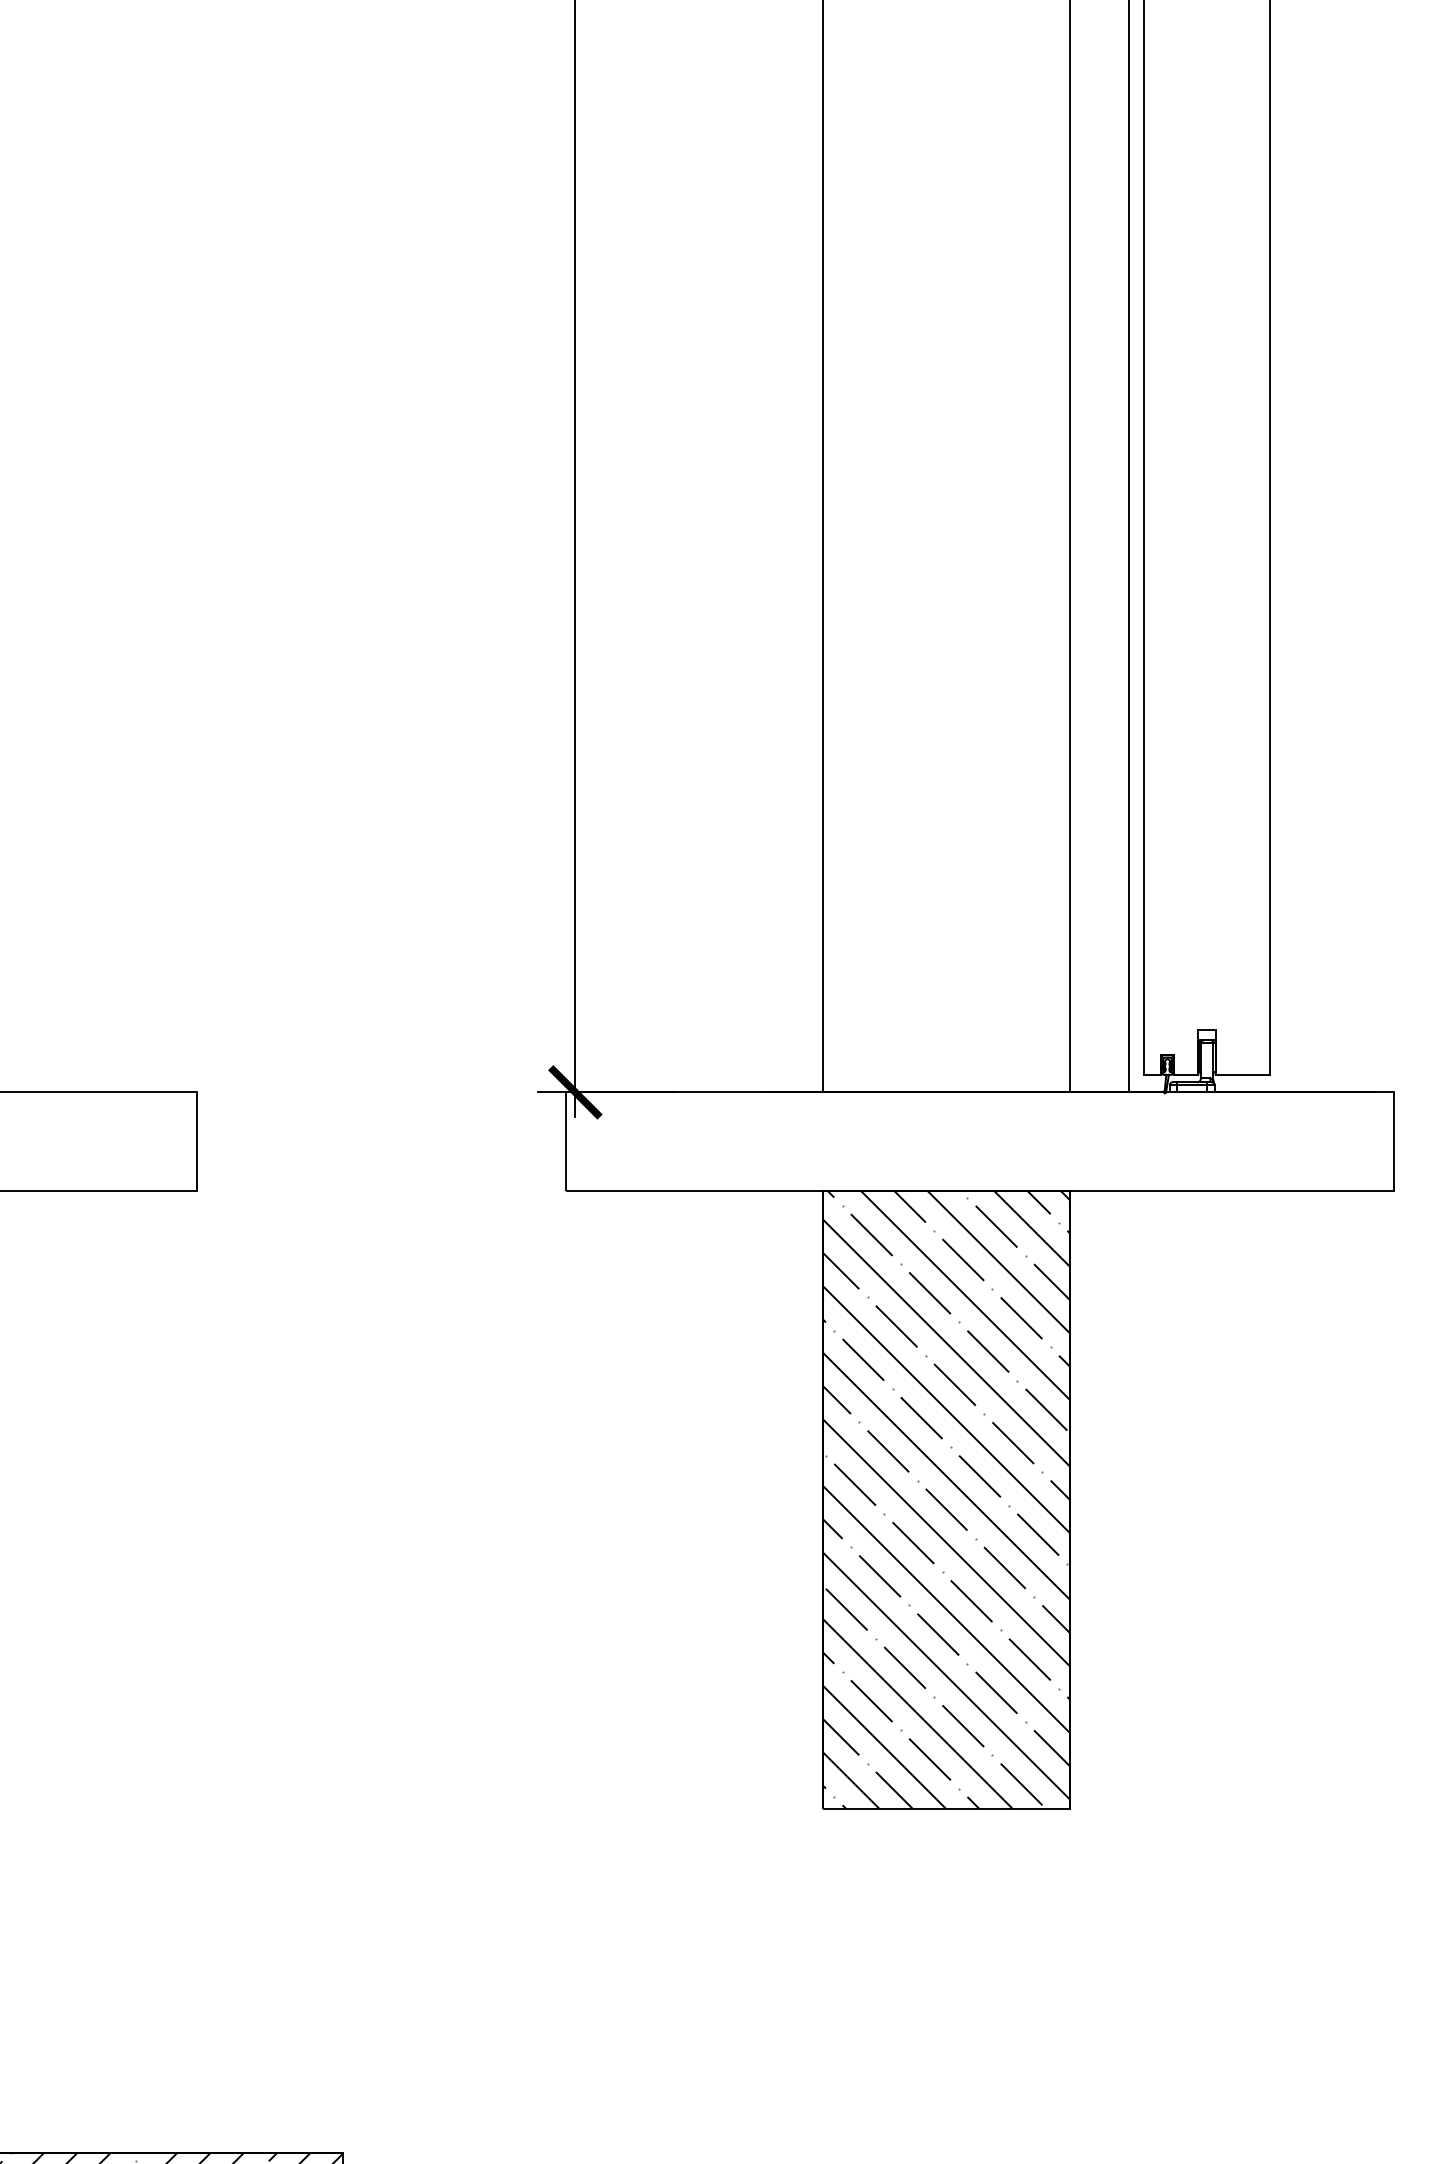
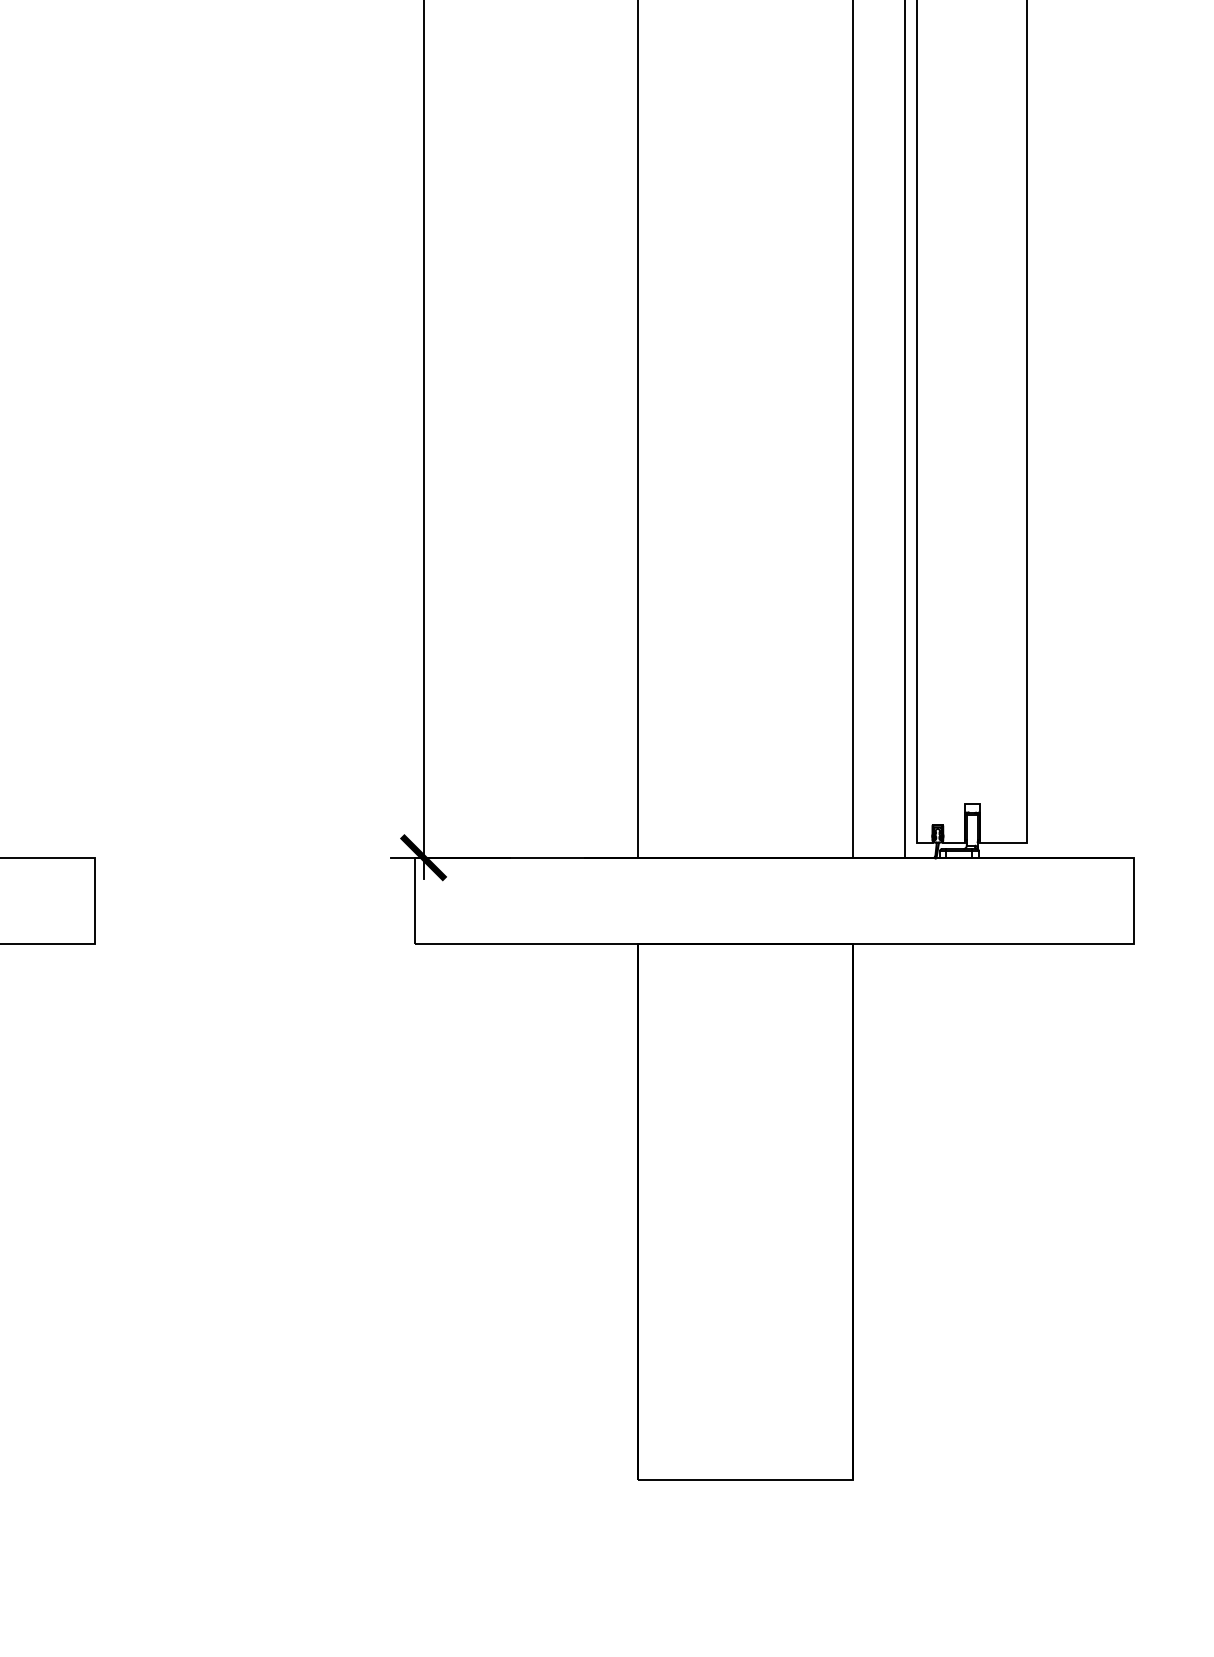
hatch: (945, 1500) -> (745, 1212), removed

